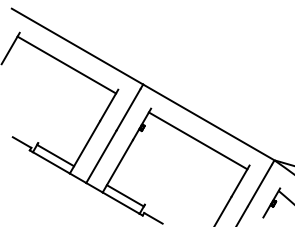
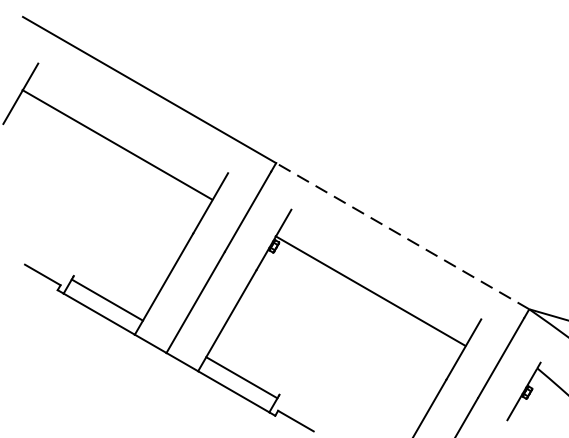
line: (66, 64) -> (116, 143), moved
line: (208, 122) -> (402, 236), solid -> dashed
line: (197, 140) -> (369, 290), moved

